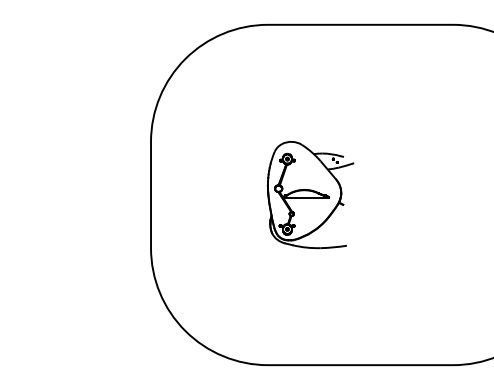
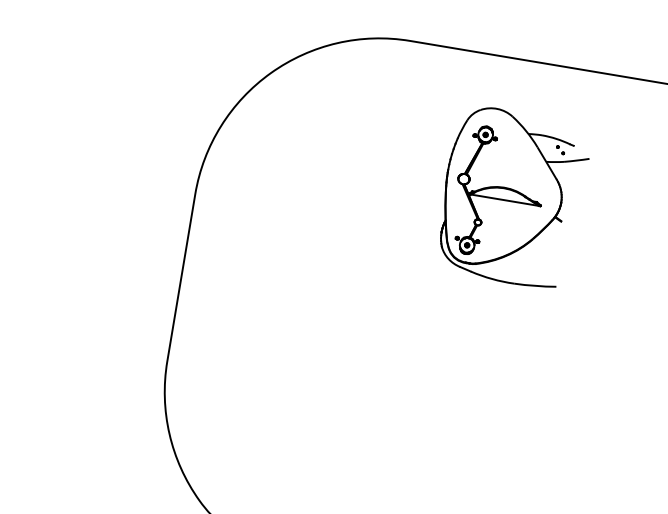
part: (310, 195) -> (512, 198), moved

